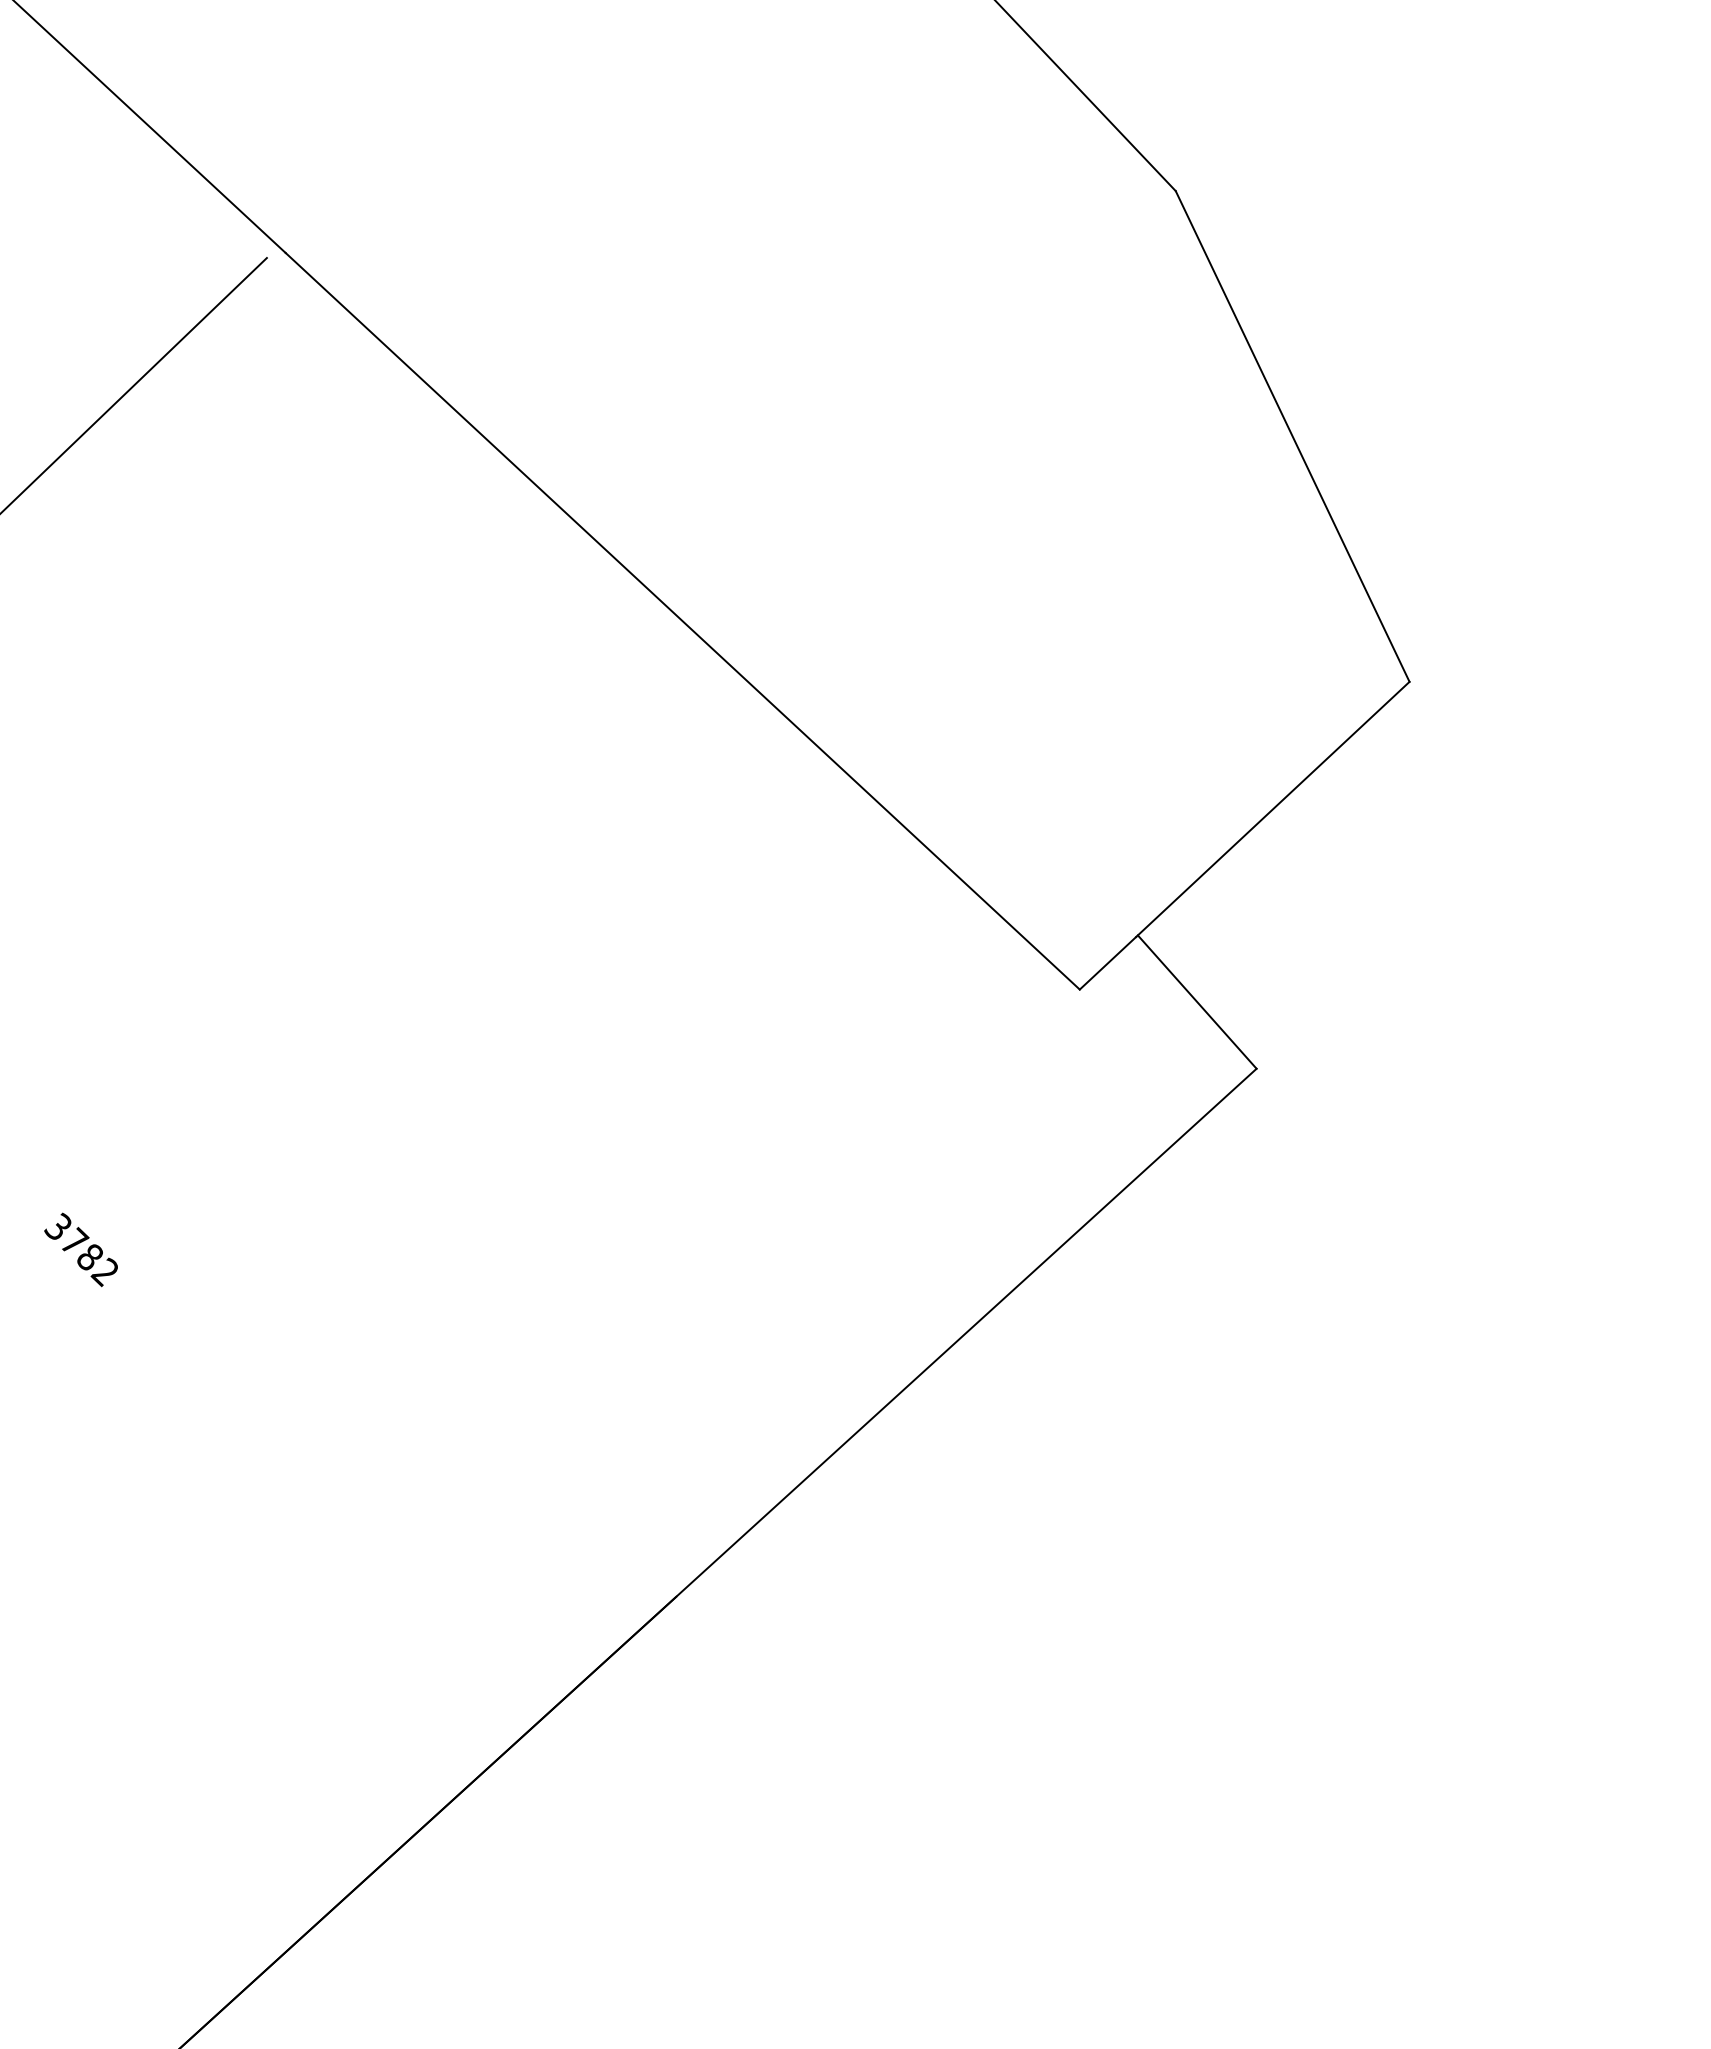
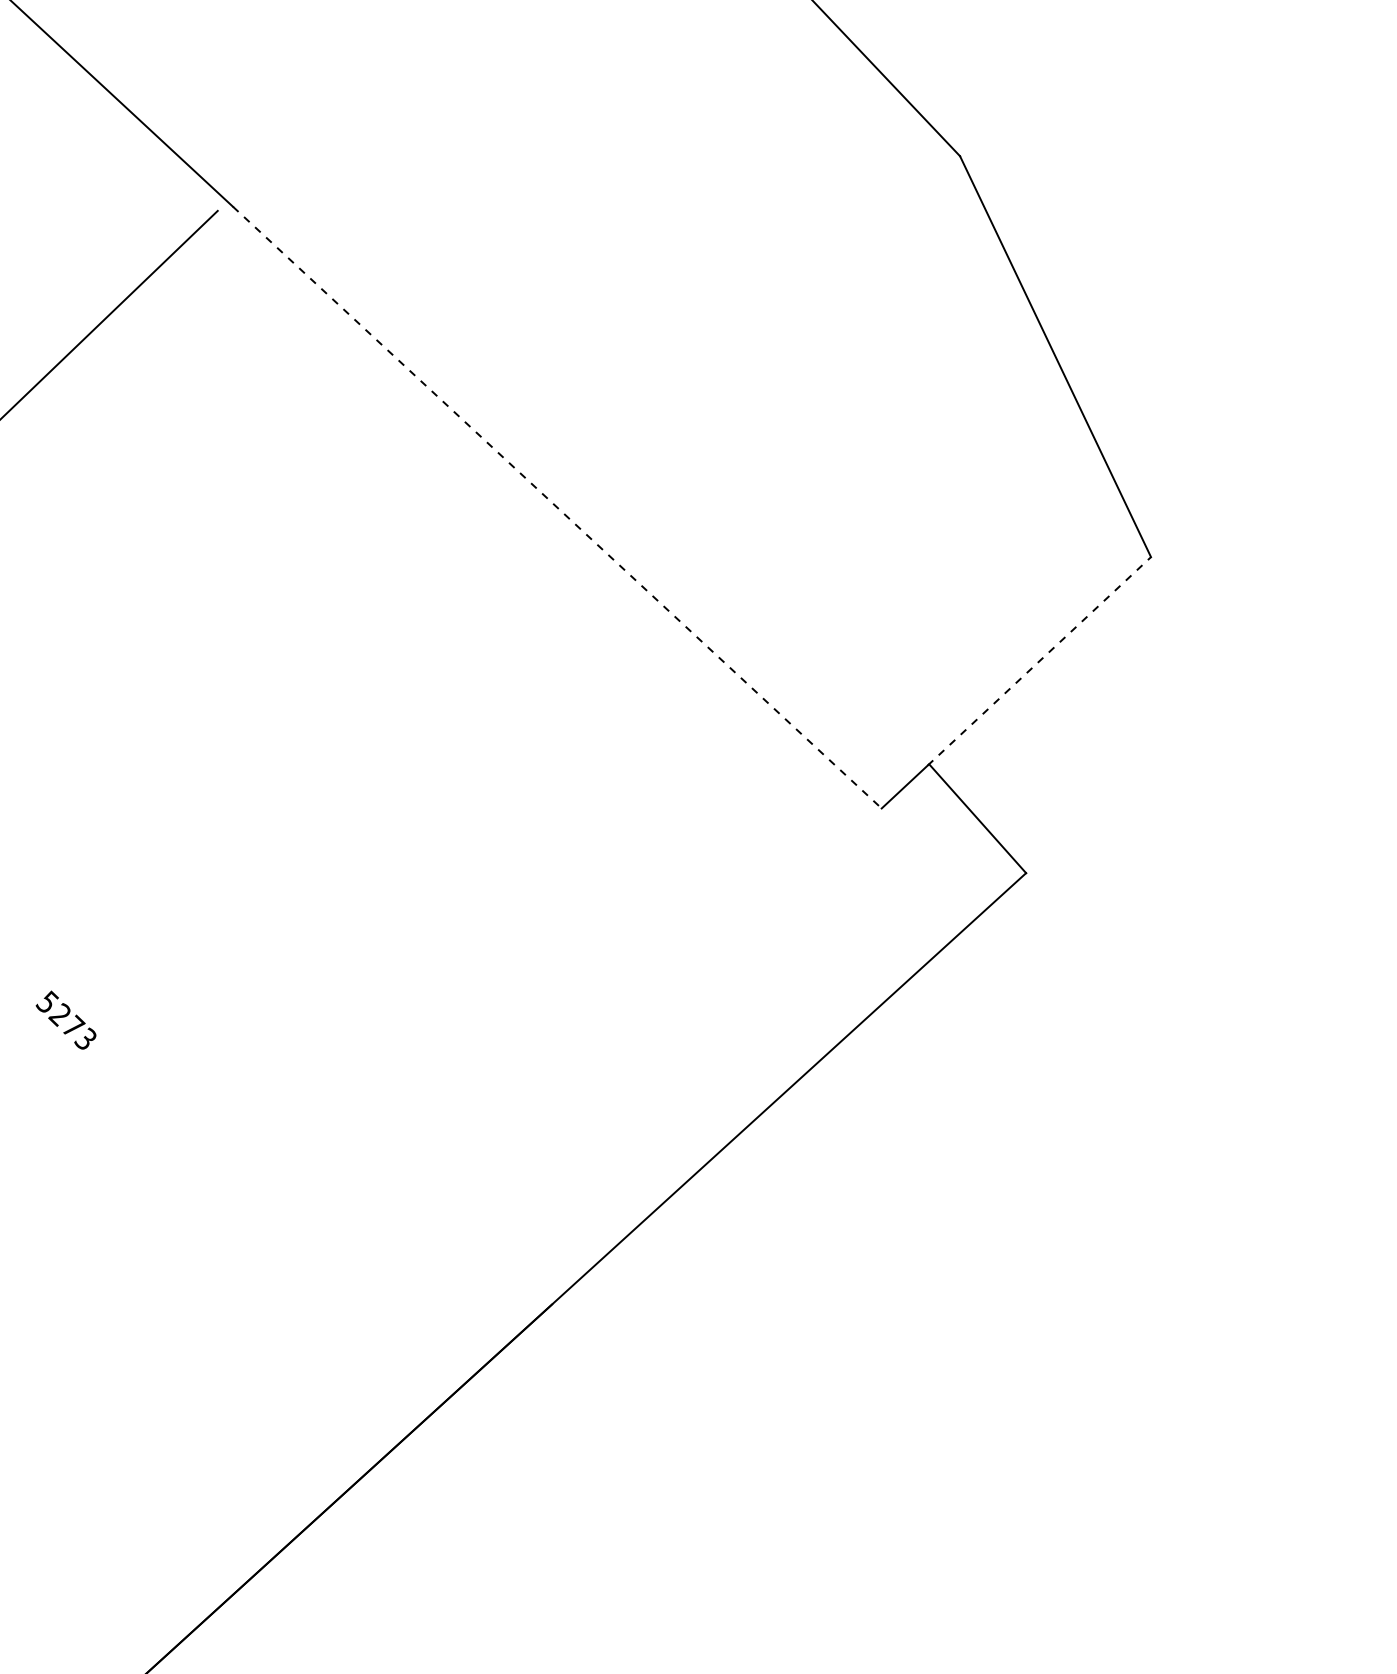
line: (682, 621) -> (557, 507), solid -> dashed
line: (1272, 809) -> (1039, 661), solid -> dashed
text: (81, 1249) -> (66, 1020), 3782 -> 5273

